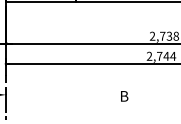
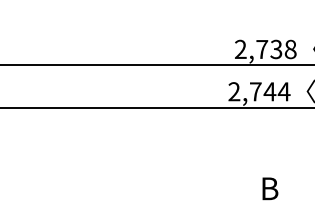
text: (124, 96) -> (270, 189), moved

